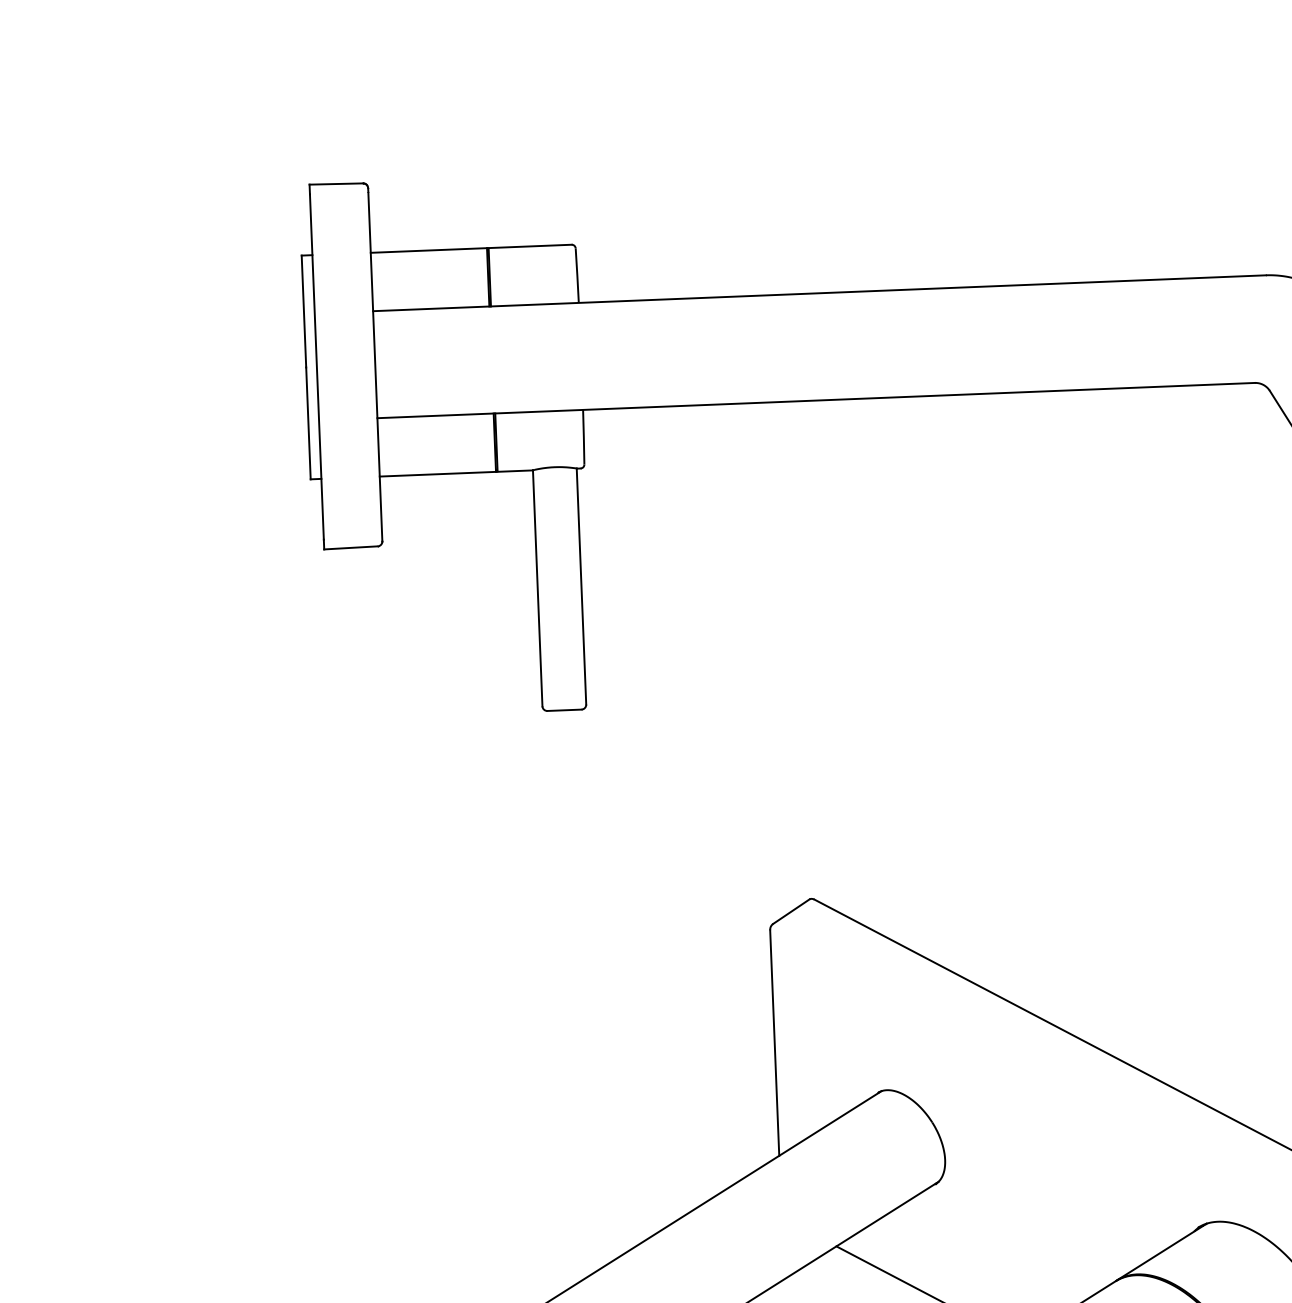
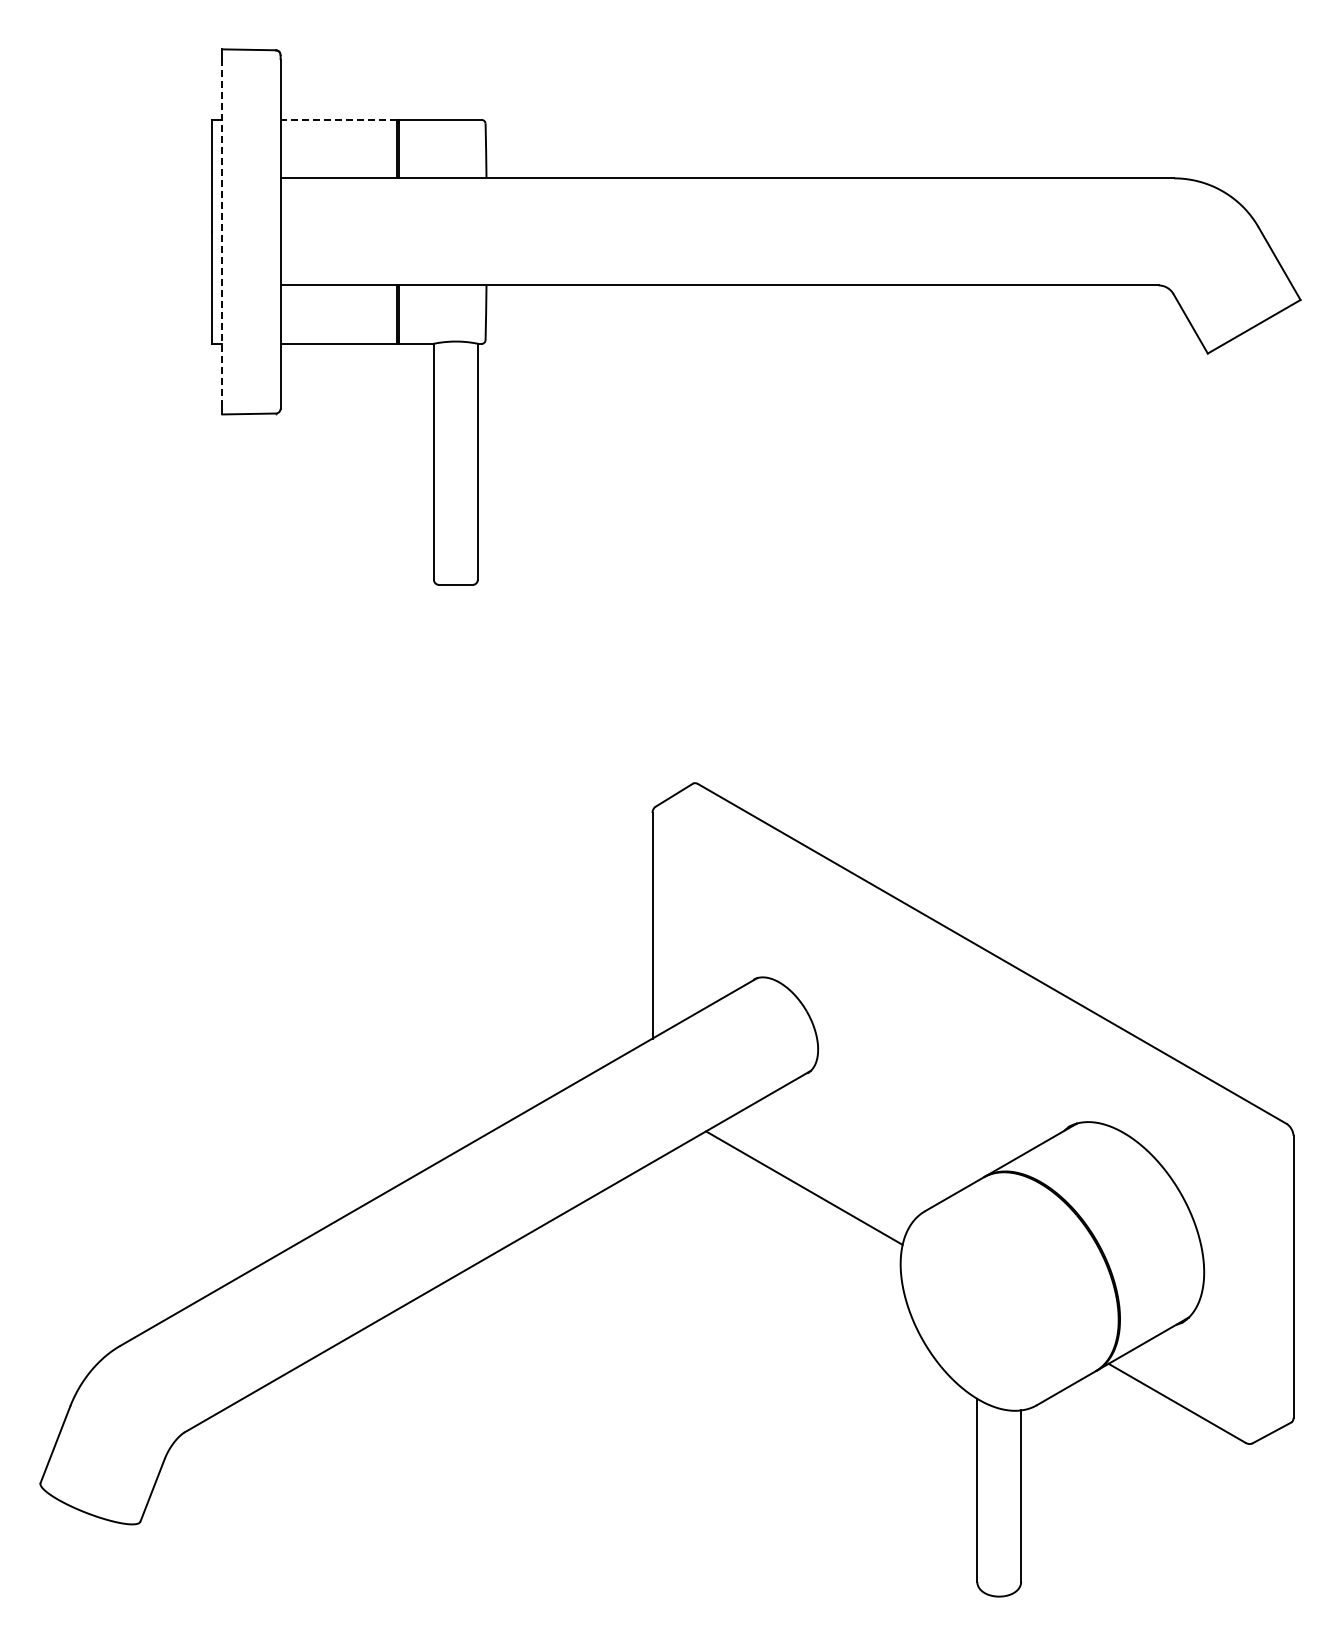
line: (428, 250) -> (338, 119), solid -> dashed
line: (317, 366) -> (222, 231), solid -> dashed

